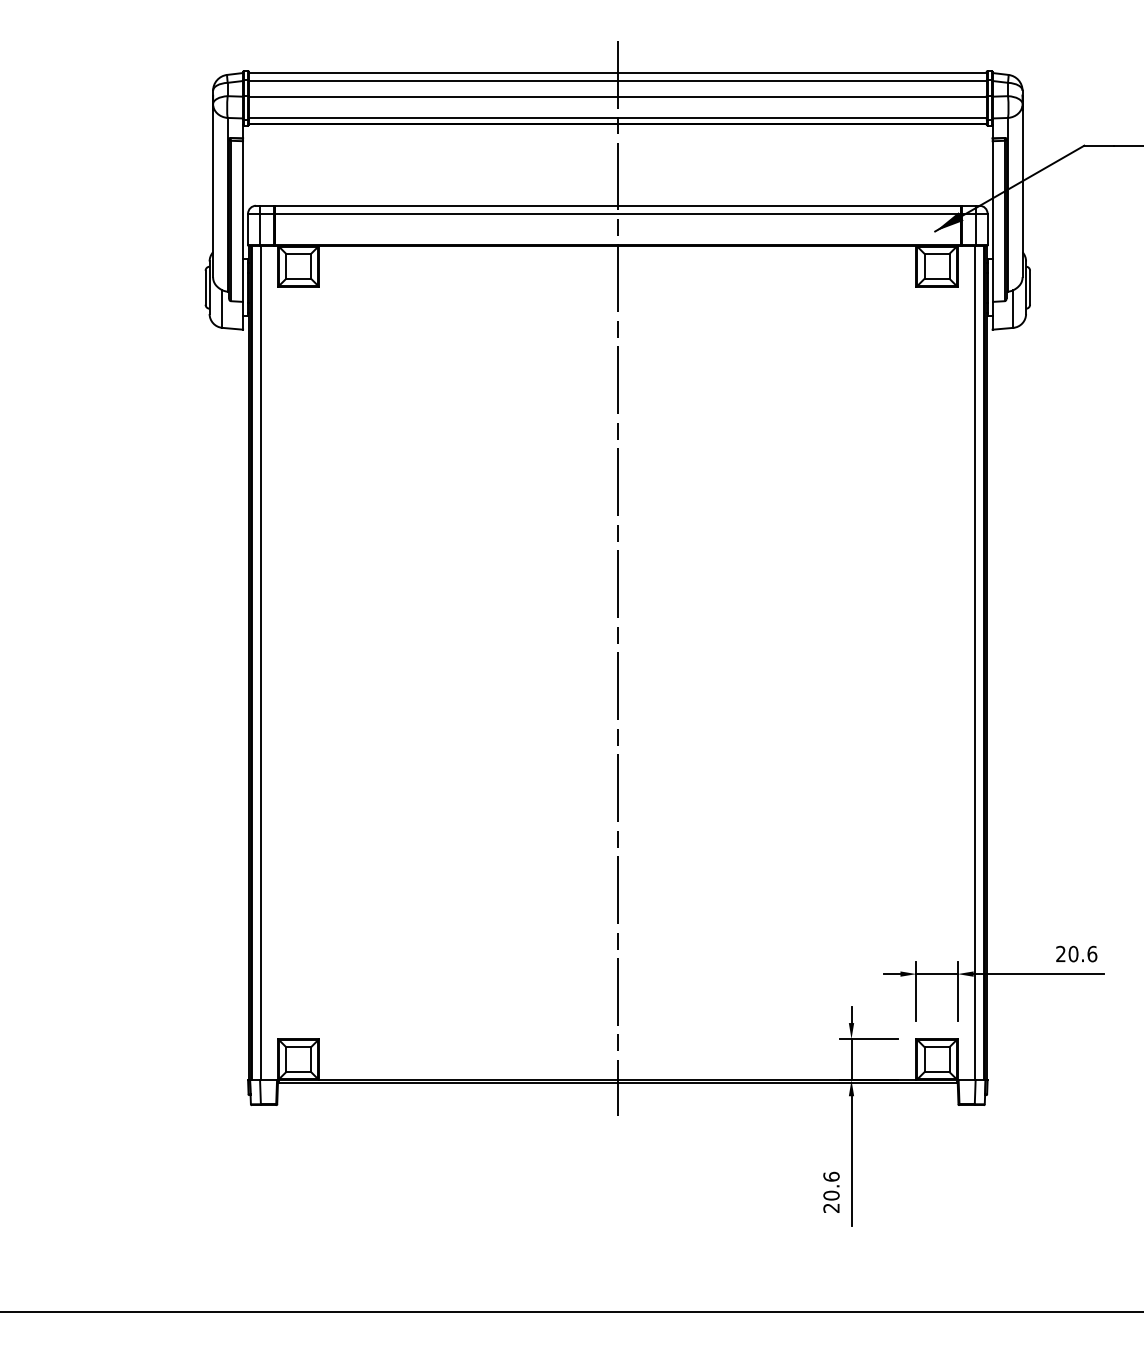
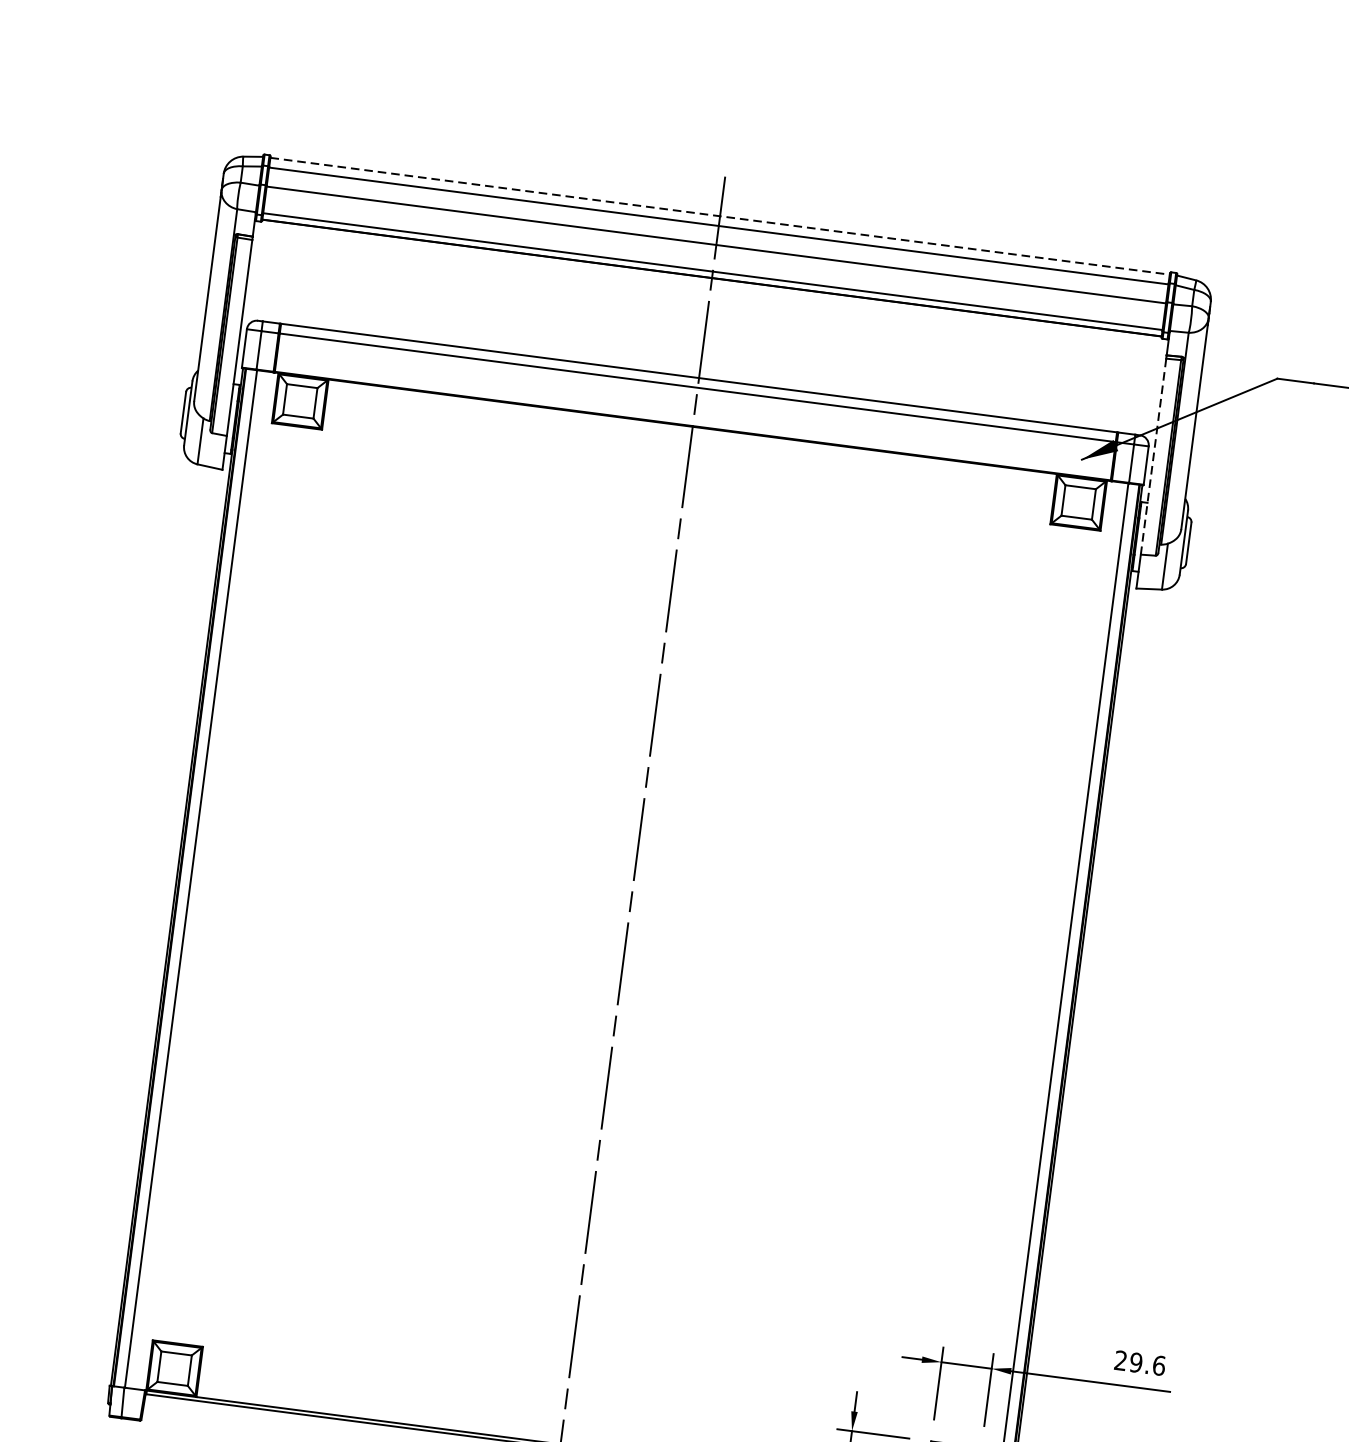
line: (617, 73) -> (719, 216), solid -> dashed
line: (992, 222) -> (1153, 457), solid -> dashed
text: (1073, 954) -> (1136, 1363), 20.6 -> 29.6

